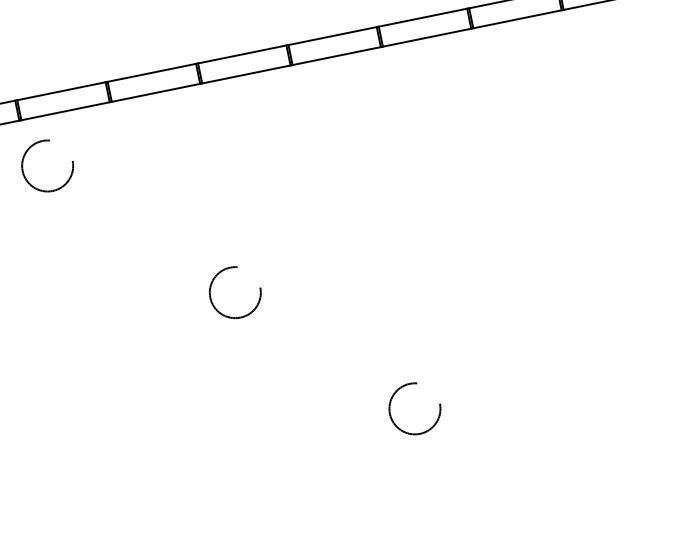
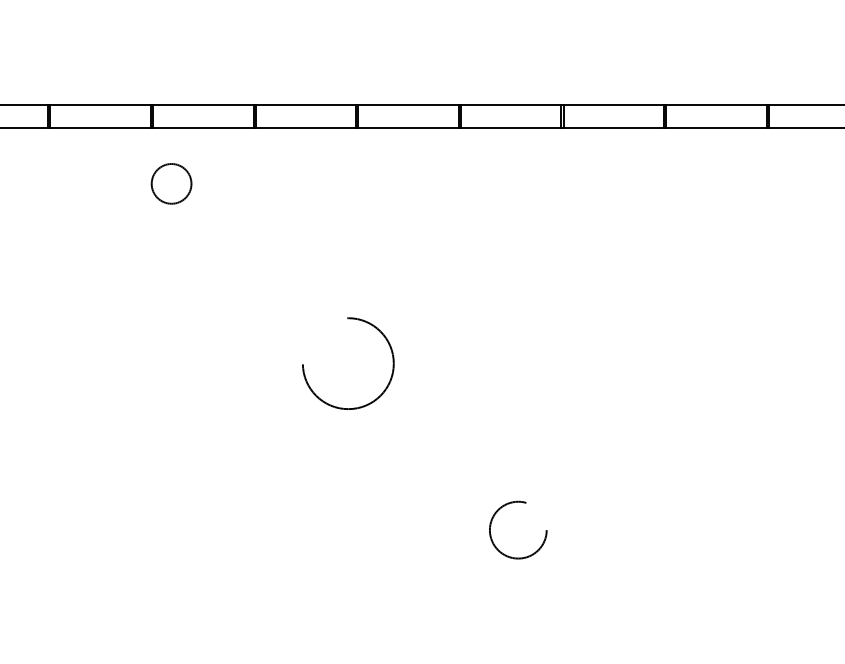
circle: (47, 165) -> (171, 183), size x0.7
circle: (234, 292) -> (347, 363), size x1.6

